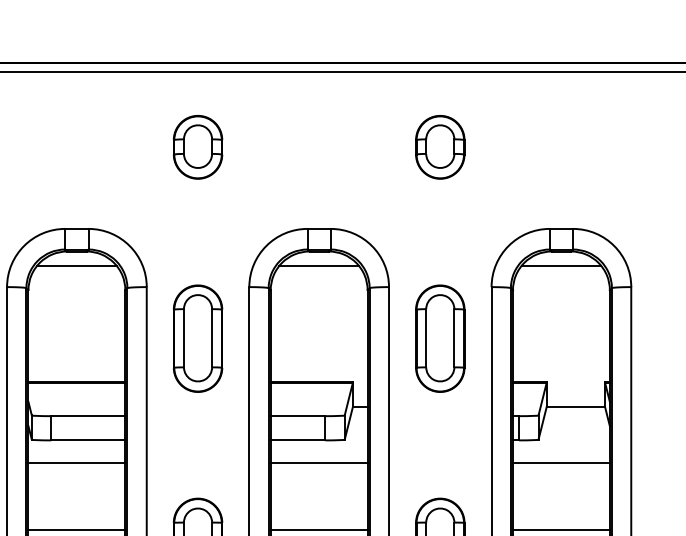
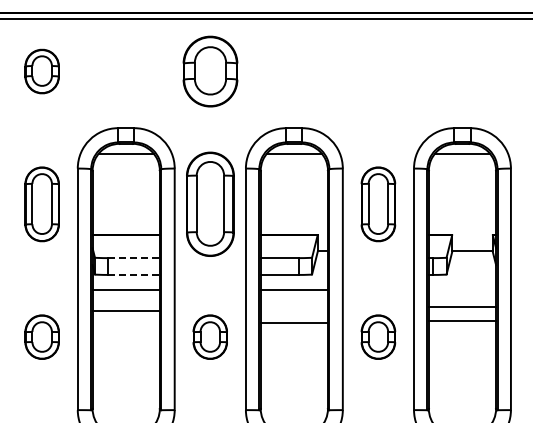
part: (196, 147) -> (209, 71), size x1.6
part: (440, 147) -> (378, 71), removed
part: (196, 338) -> (209, 204), size x1.4
line: (88, 416) -> (134, 258), solid -> dashed
line: (88, 439) -> (134, 274), solid -> dashed
line: (561, 462) -> (462, 307), moved
line: (75, 530) -> (125, 311), moved
line: (317, 530) -> (293, 323), moved
line: (561, 530) -> (462, 321), moved

